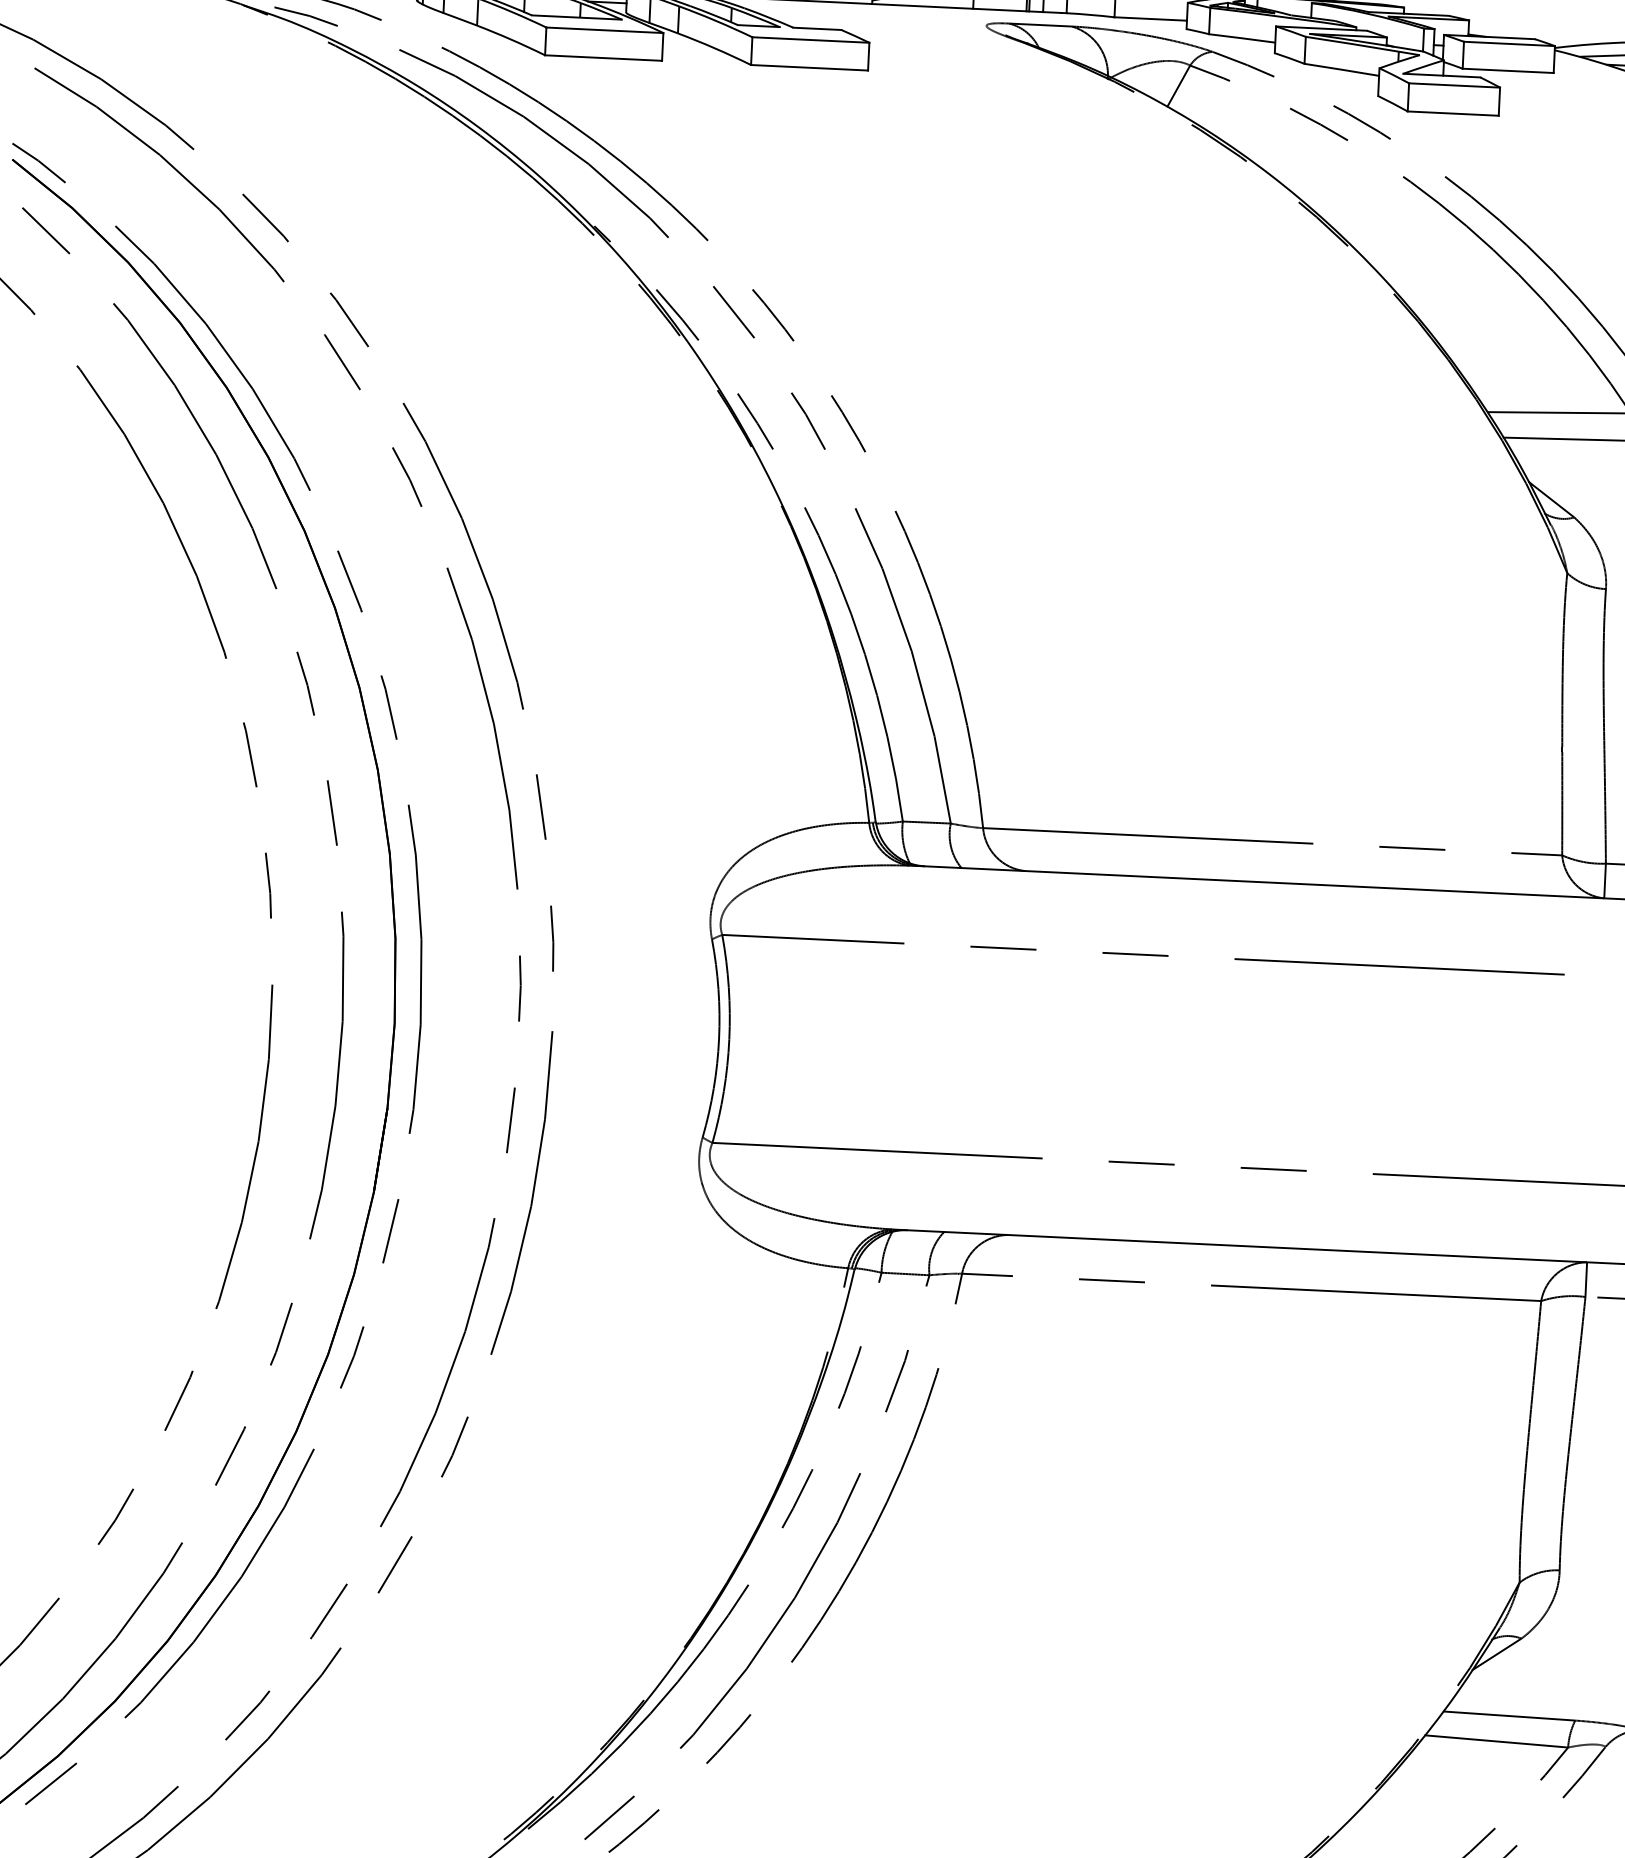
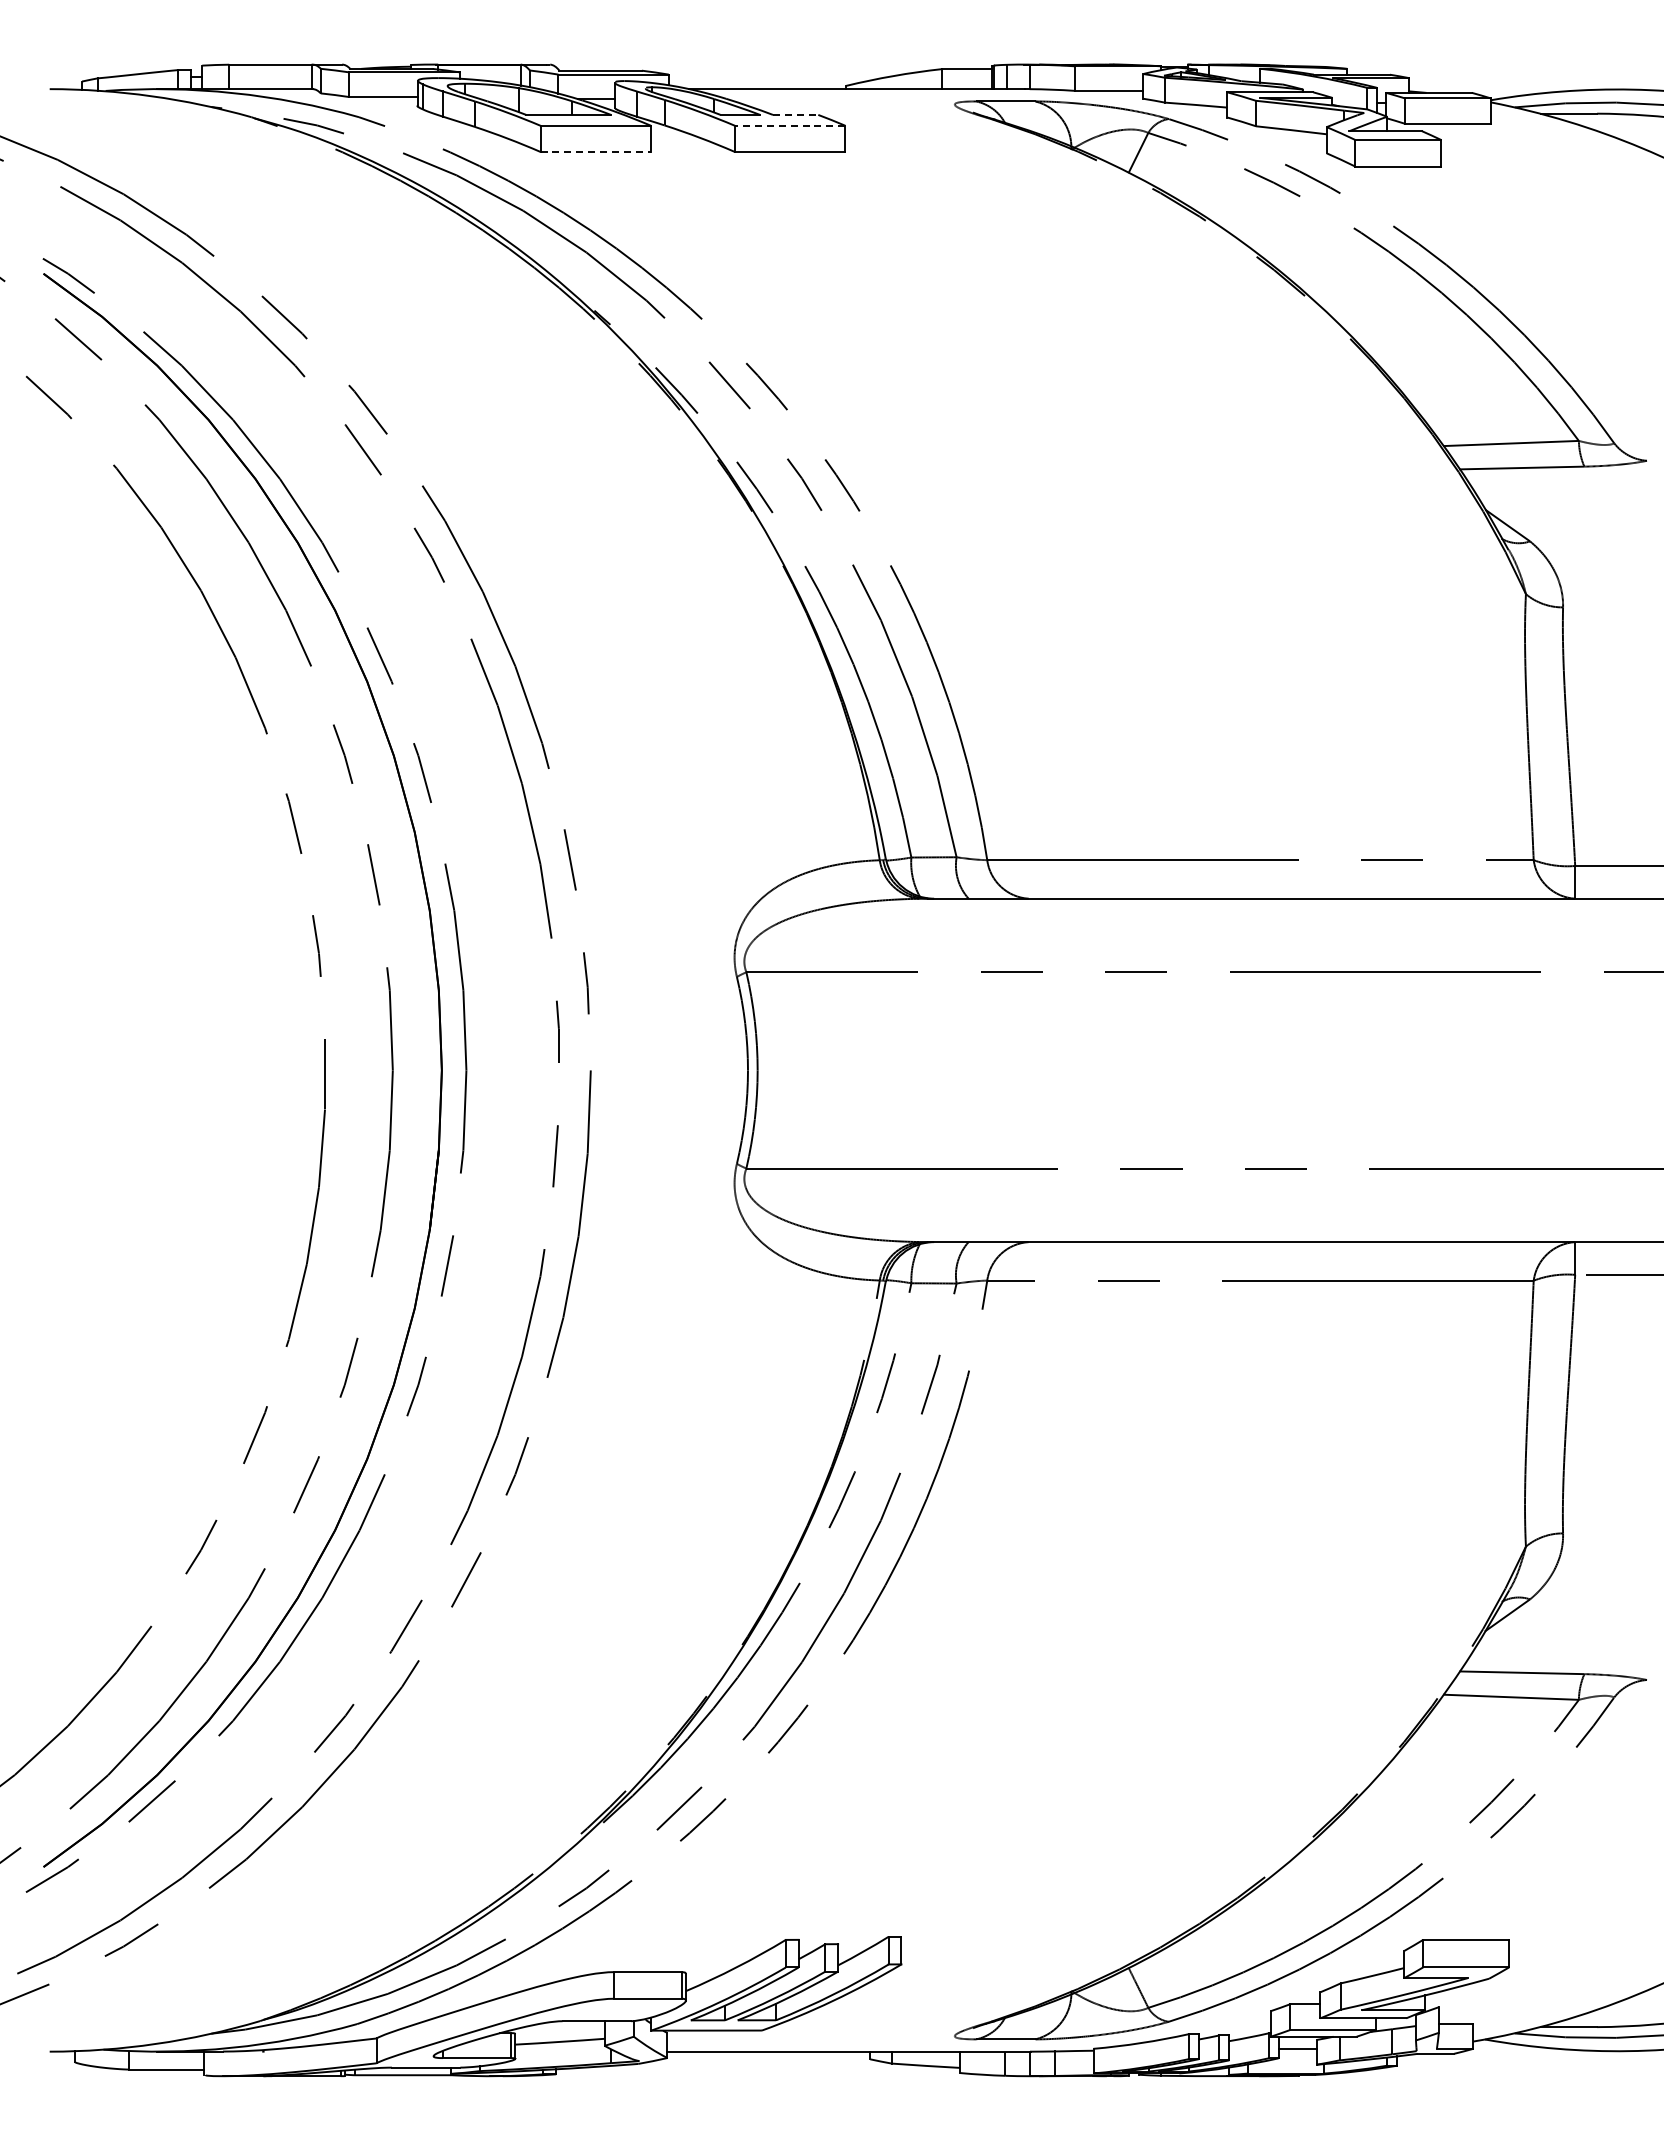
line: (817, 28) -> (795, 114), solid -> dashed
line: (810, 39) -> (789, 125), solid -> dashed
line: (604, 57) -> (596, 151), solid -> dashed

